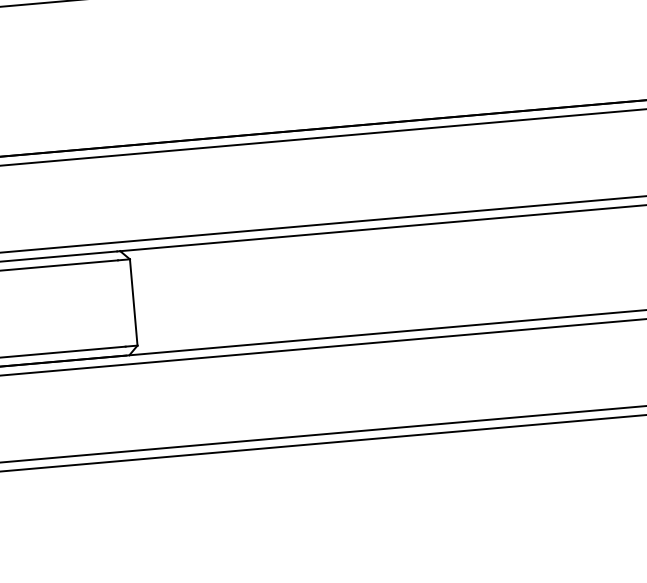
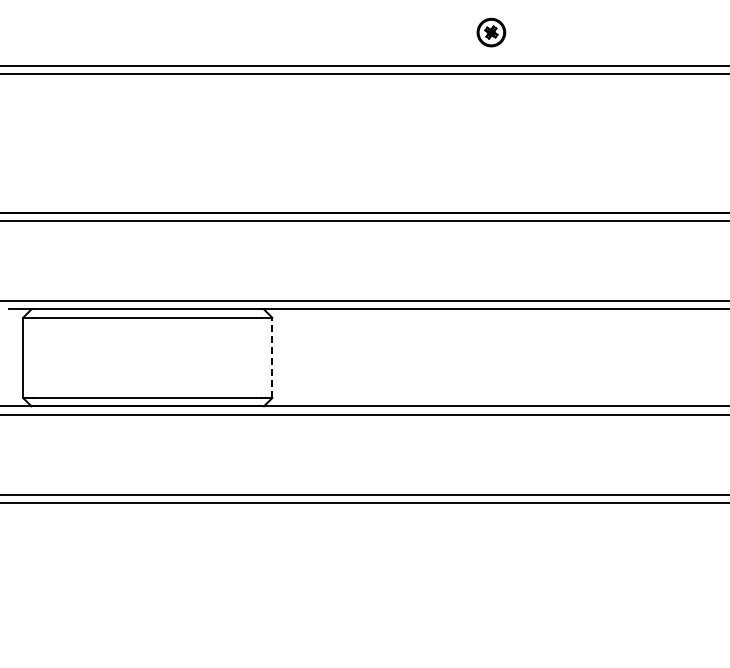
line: (133, 302) -> (272, 357), solid -> dashed

